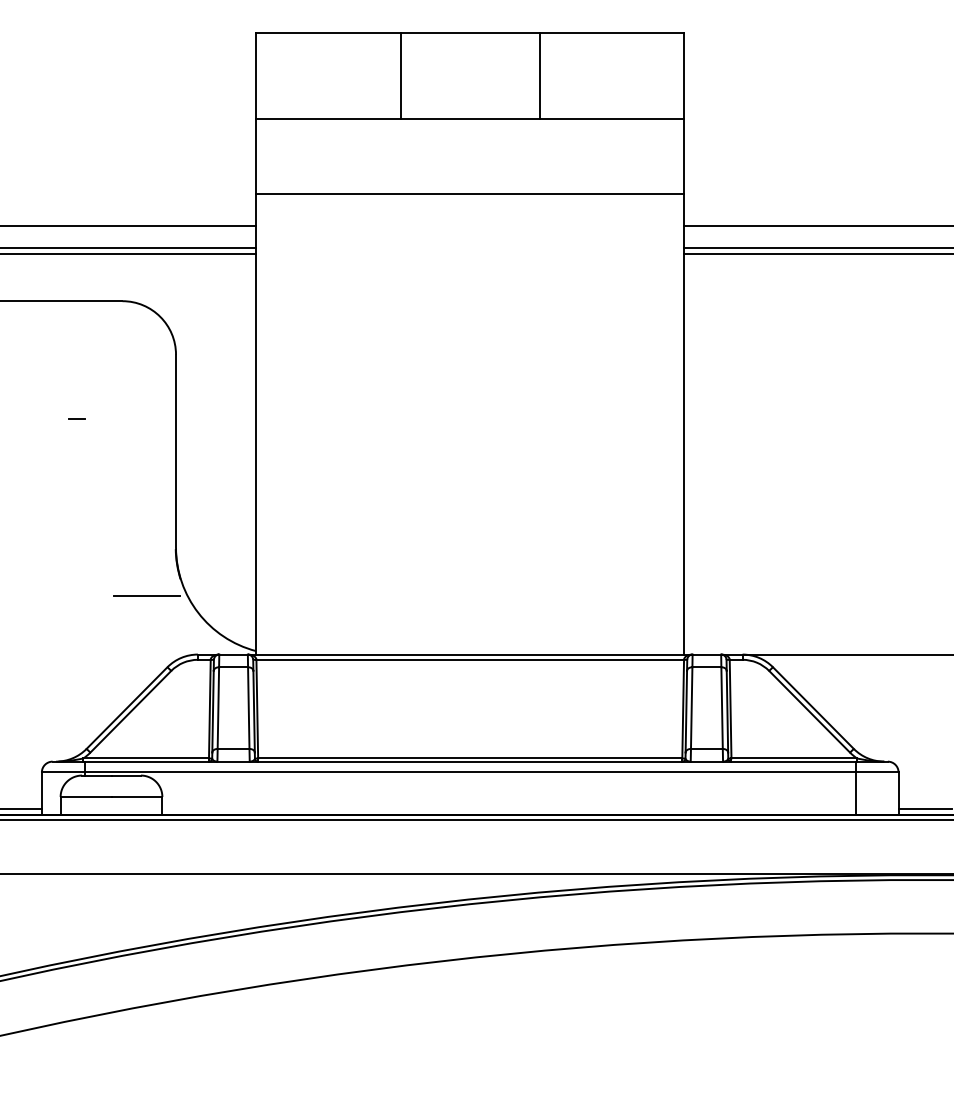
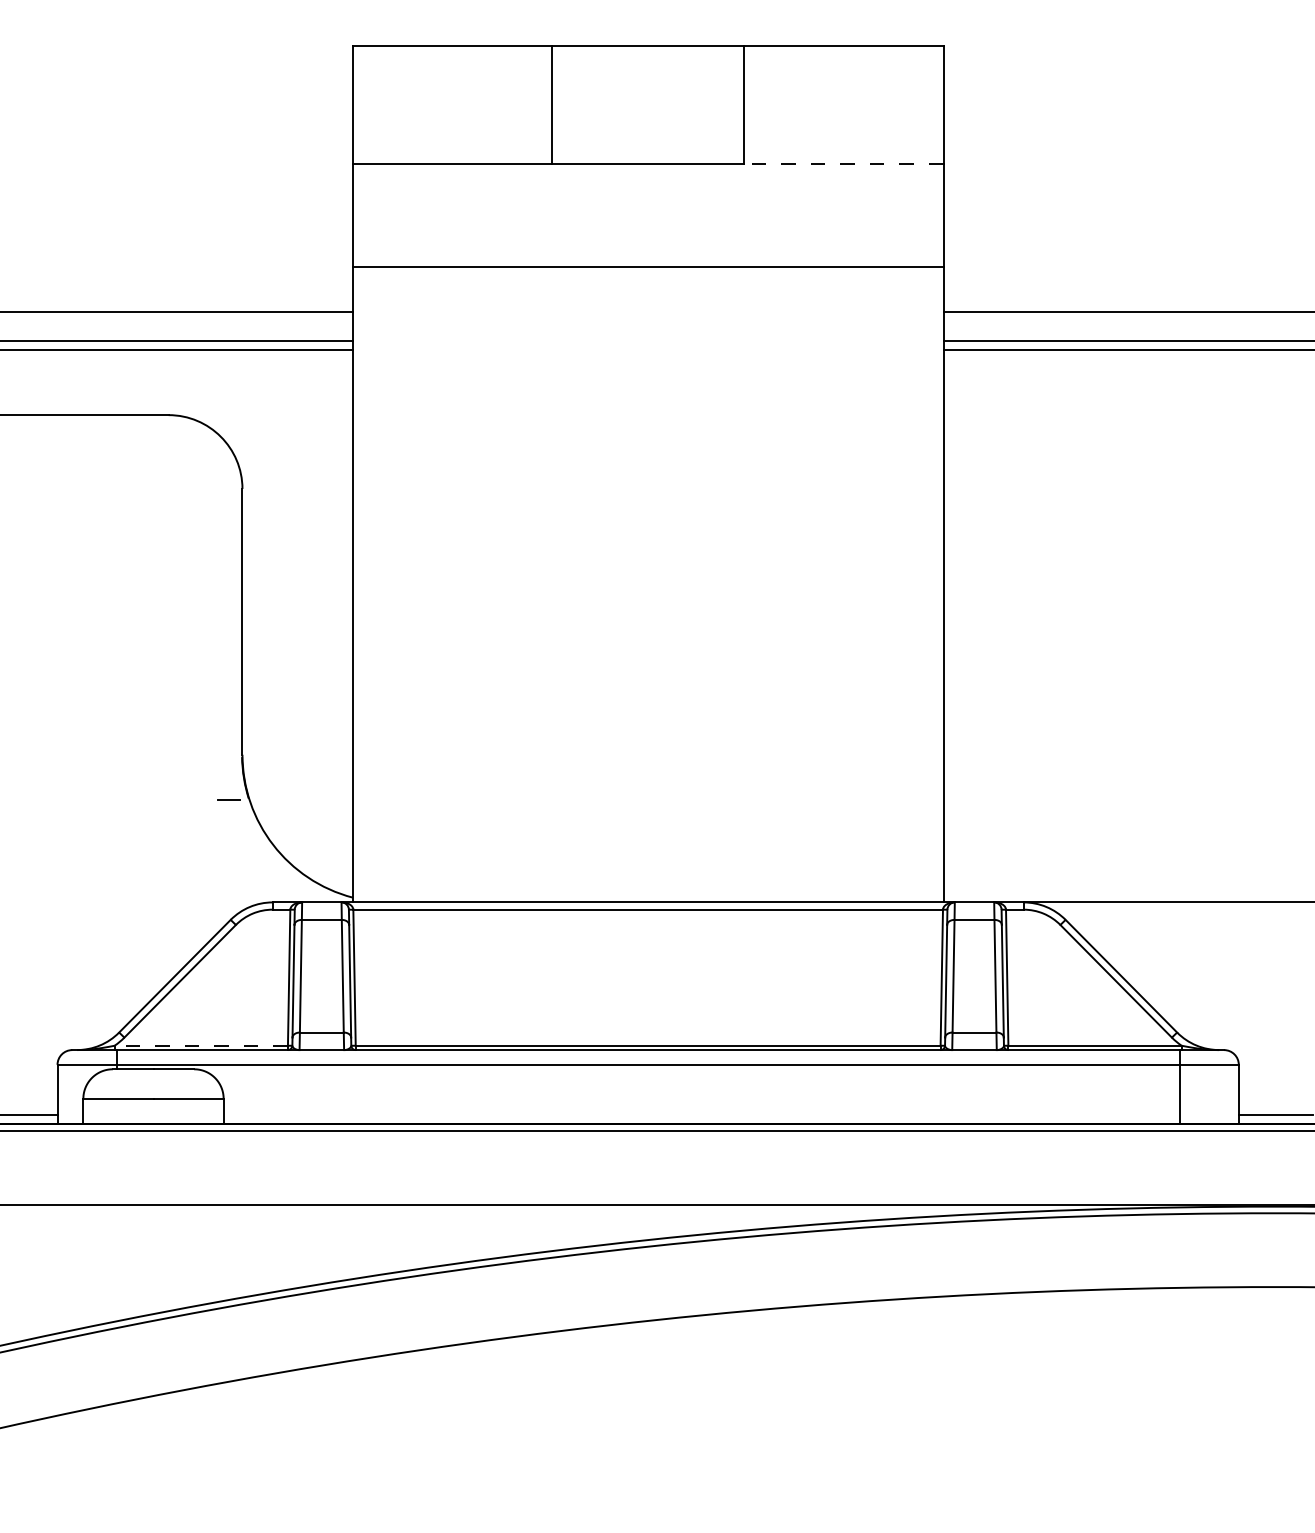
line: (611, 119) -> (843, 164), solid -> dashed
line: (76, 418) -> (228, 799), moved
line: (147, 595) -> (202, 821), removed
line: (146, 758) -> (201, 1045), solid -> dashed

